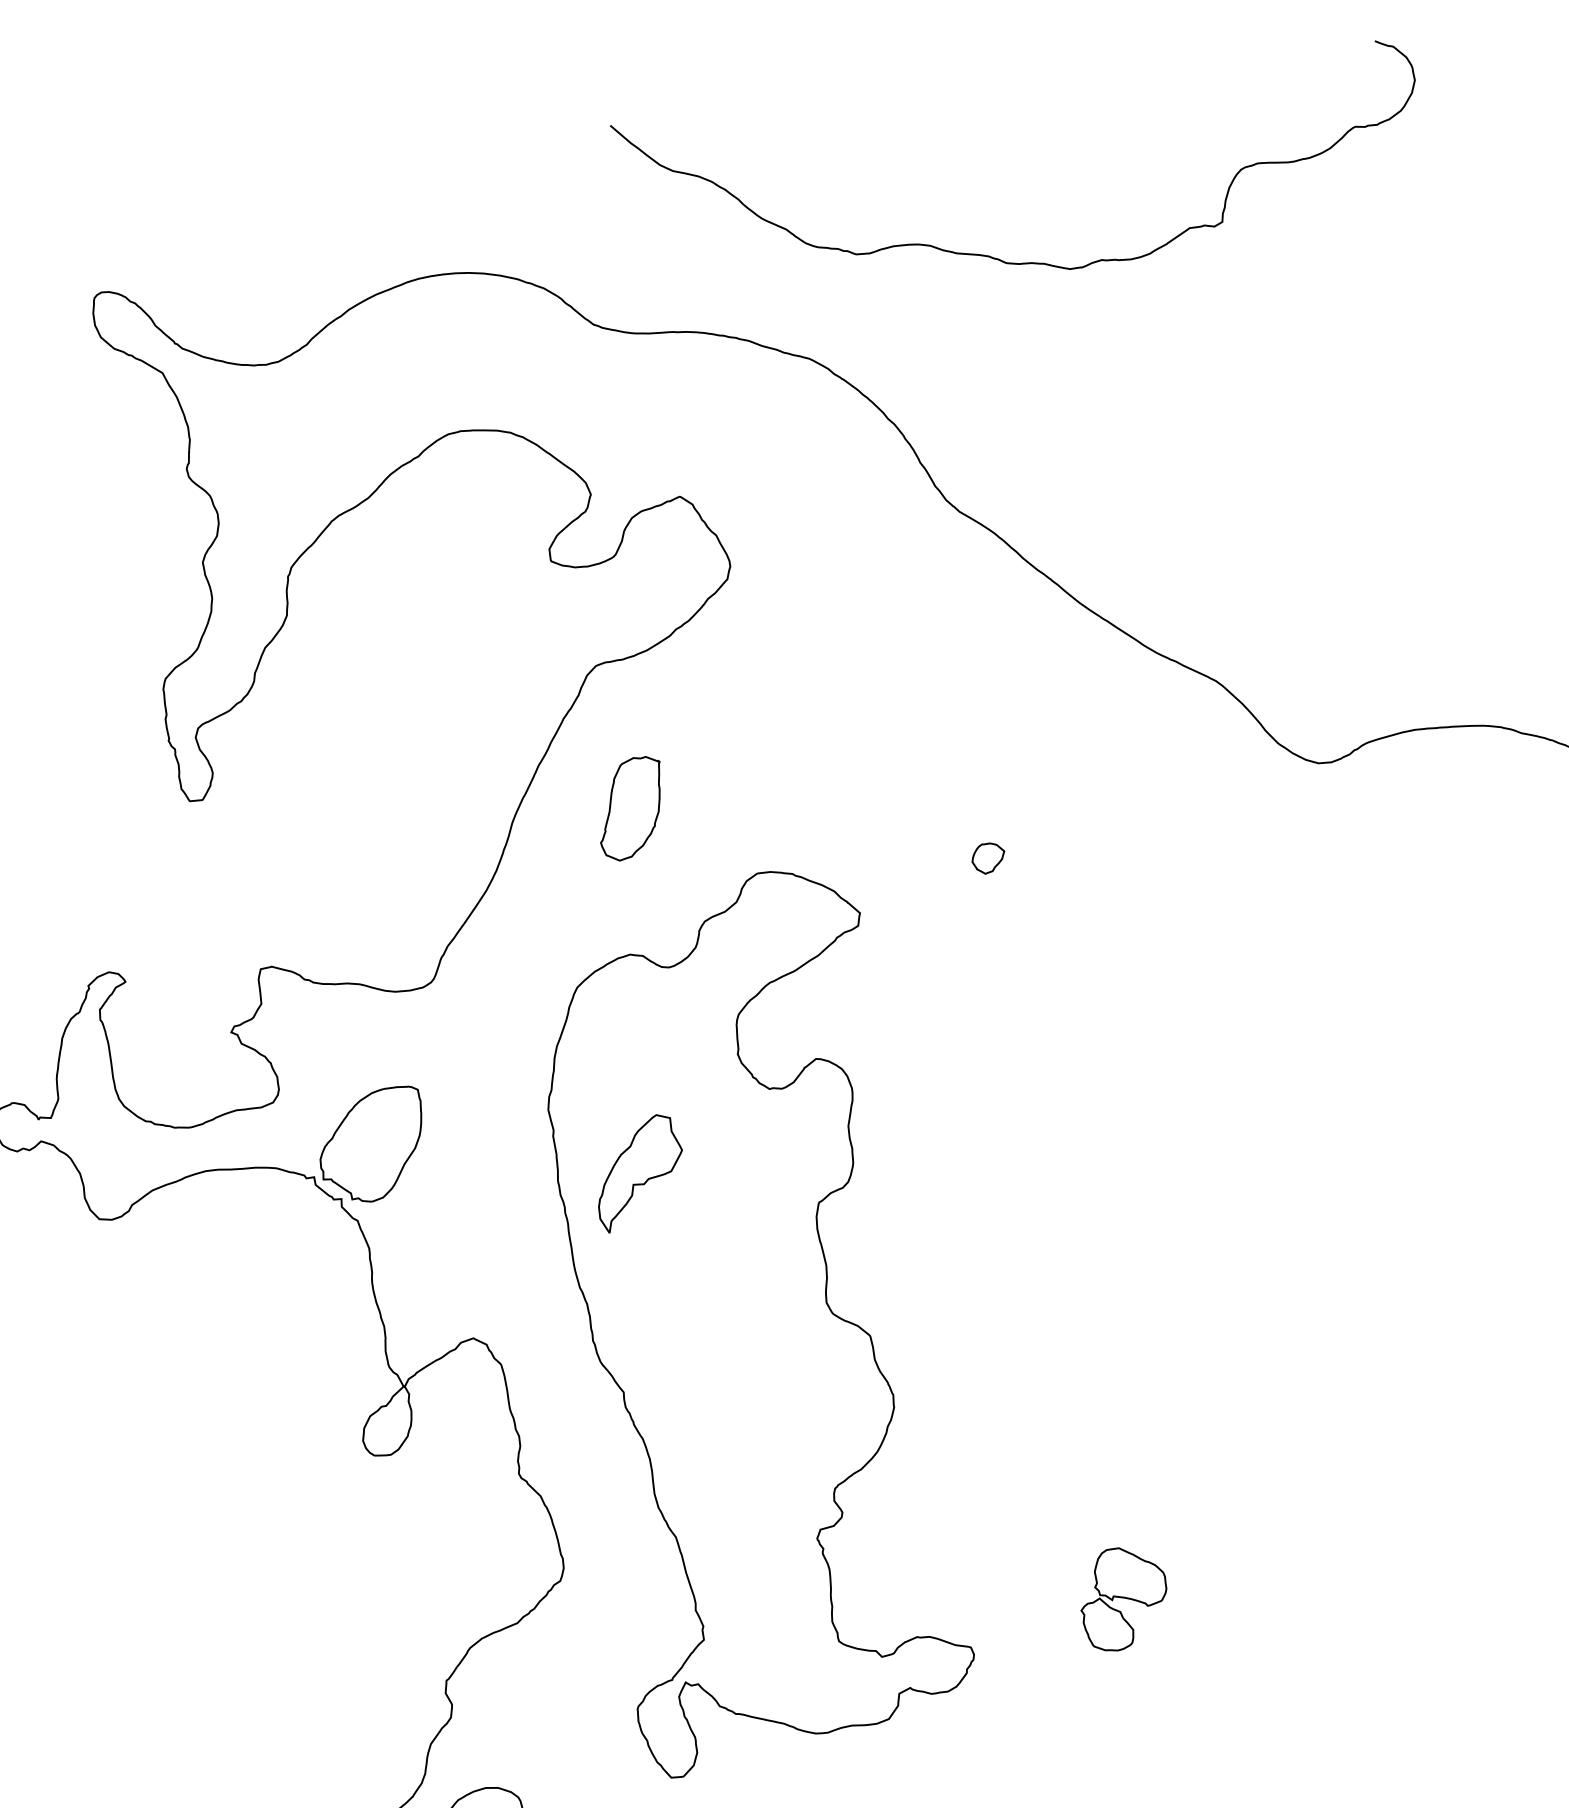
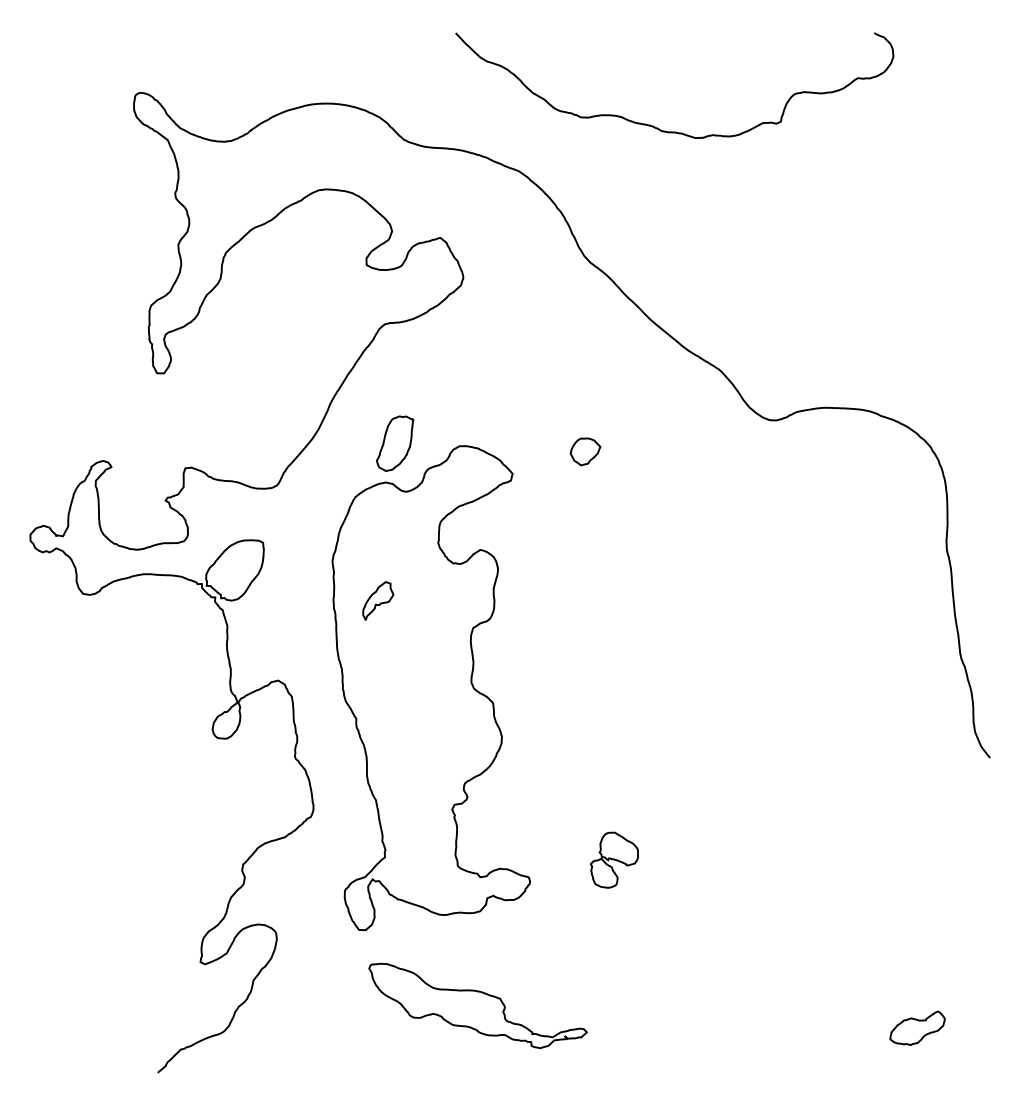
curve: (990, 254) -> (653, 125), moved
part: (631, 808) -> (395, 443), moved
part: (988, 857) -> (585, 451), size x1.67
part: (640, 1171) -> (378, 600), size x0.62

